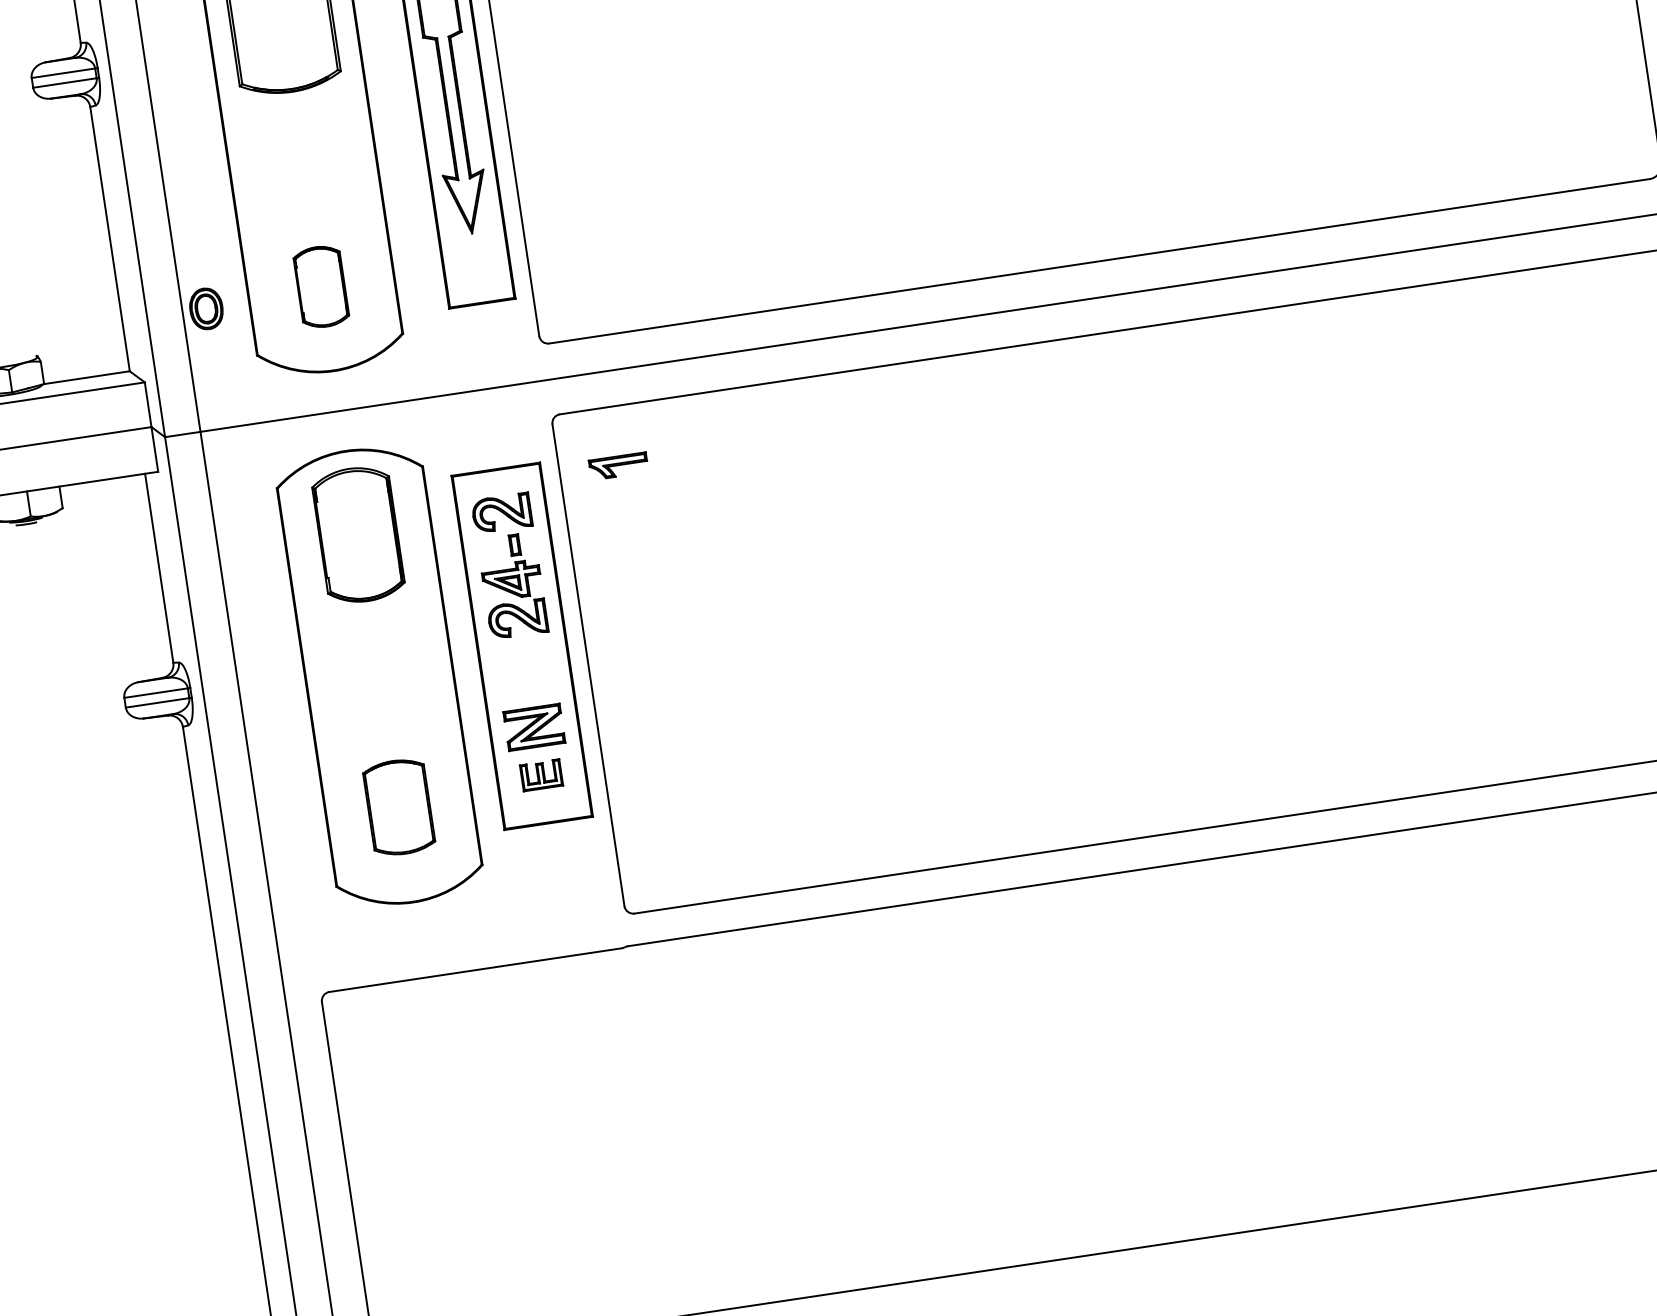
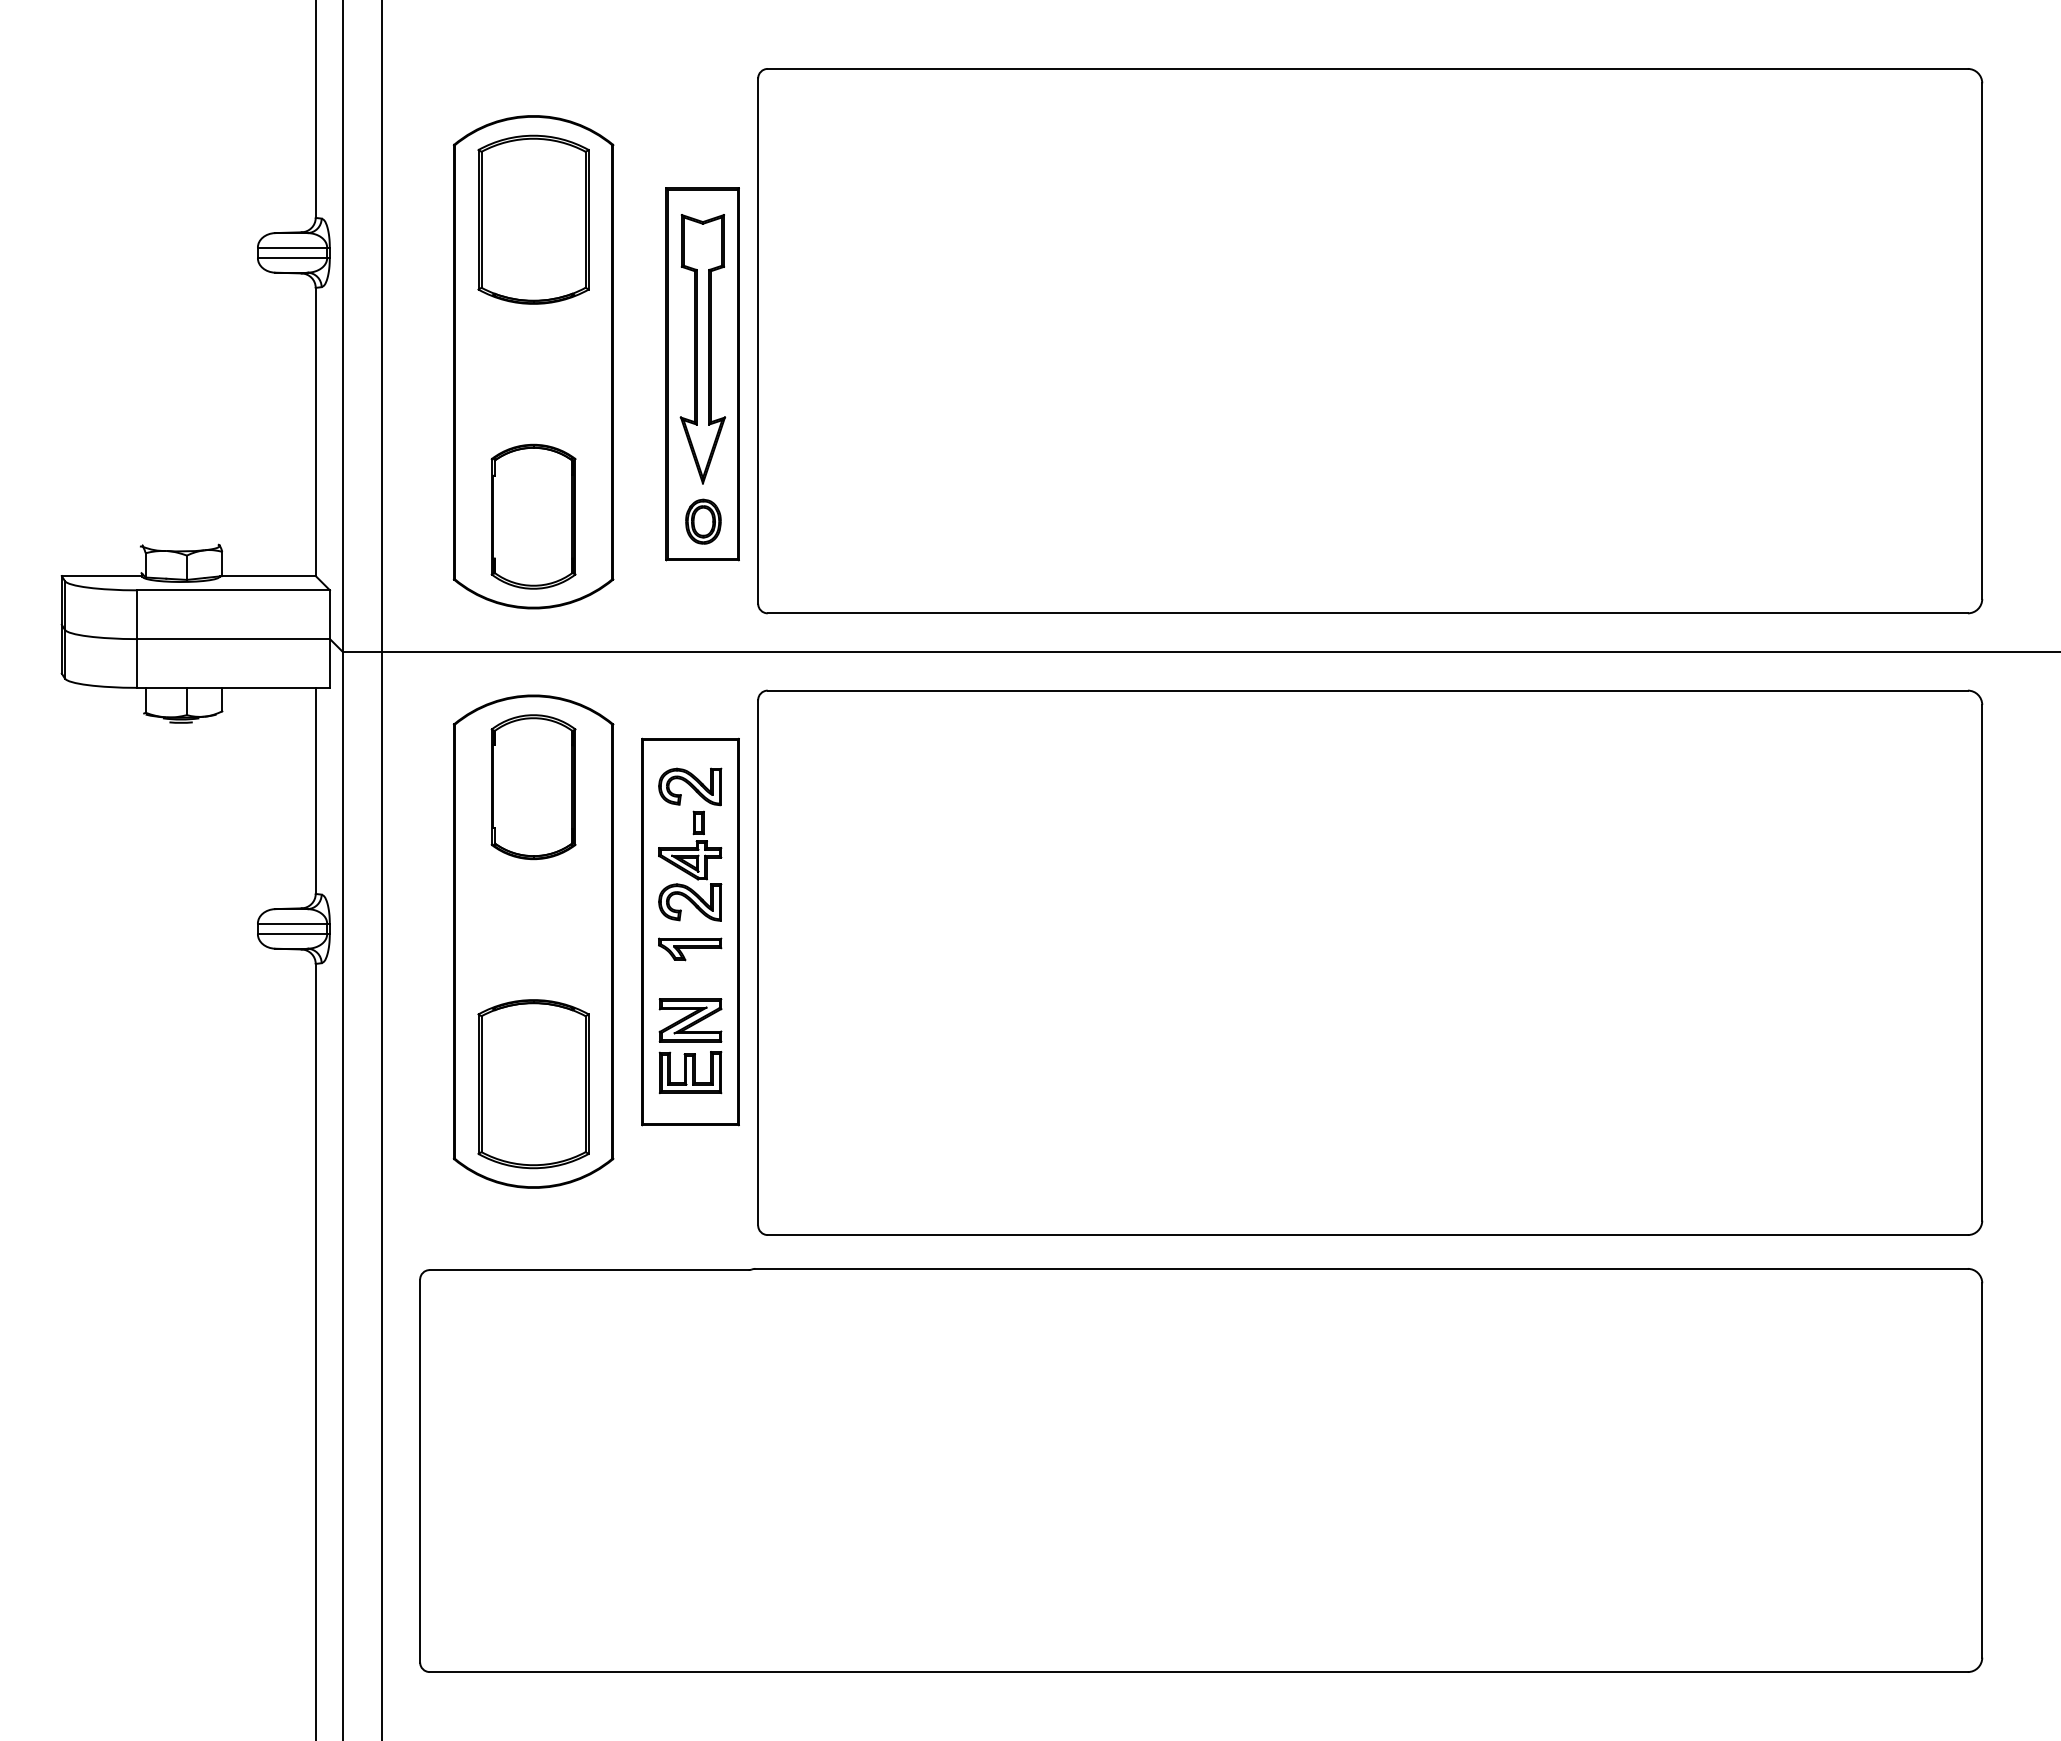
part: (321, 286) -> (533, 516), size x1.67
part: (206, 308) -> (703, 521), moved
part: (619, 466) -> (690, 949), moved
part: (541, 775) -> (690, 1072), size x1.43
part: (399, 807) -> (533, 1084), size x1.67

